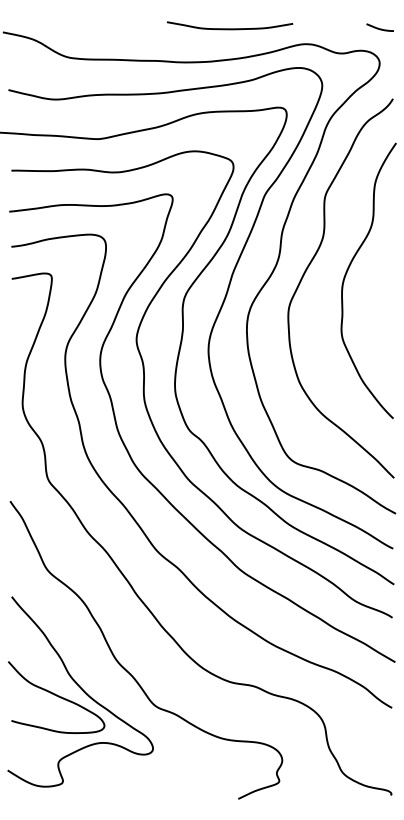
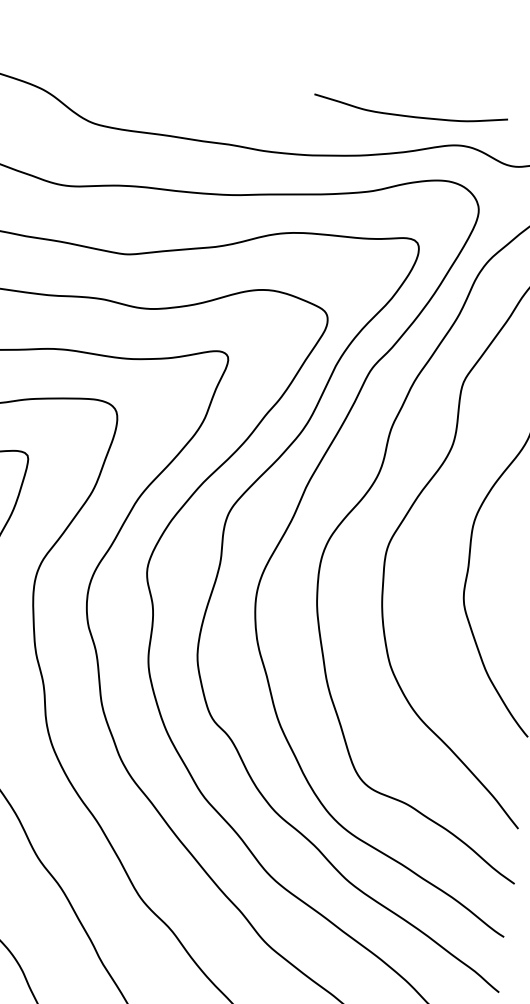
curve: (230, 28) -> (410, 115), moved

